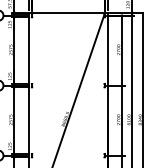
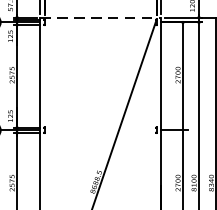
line: (68, 12) -> (100, 17), solid -> dashed

